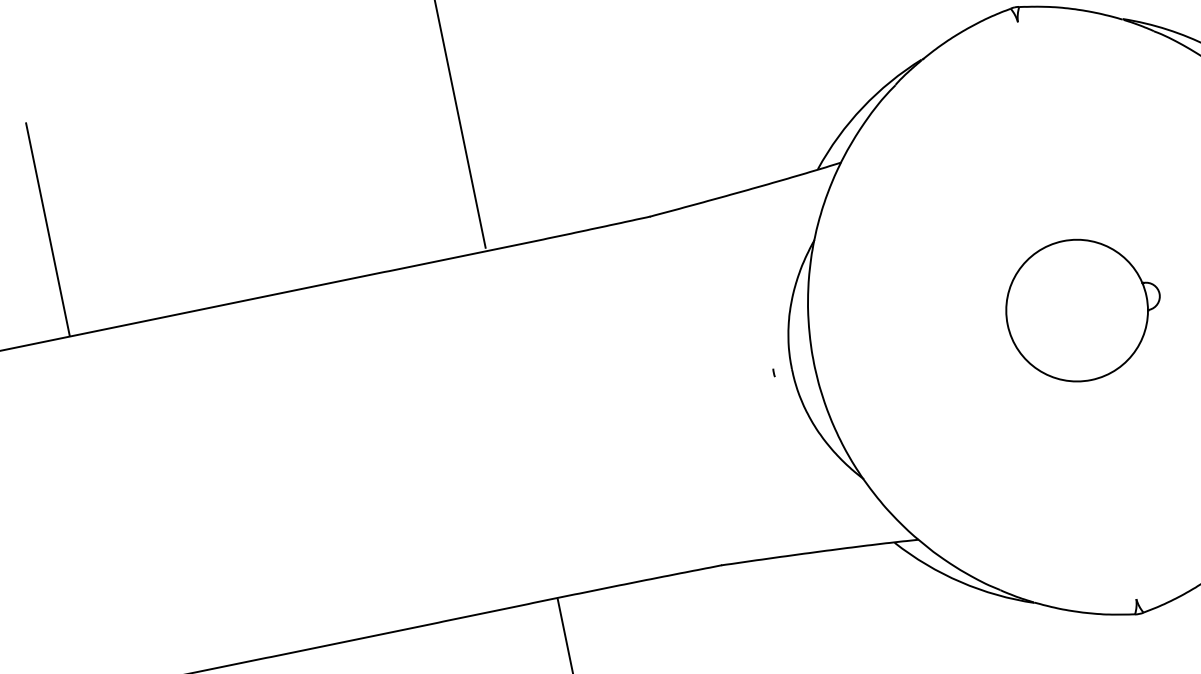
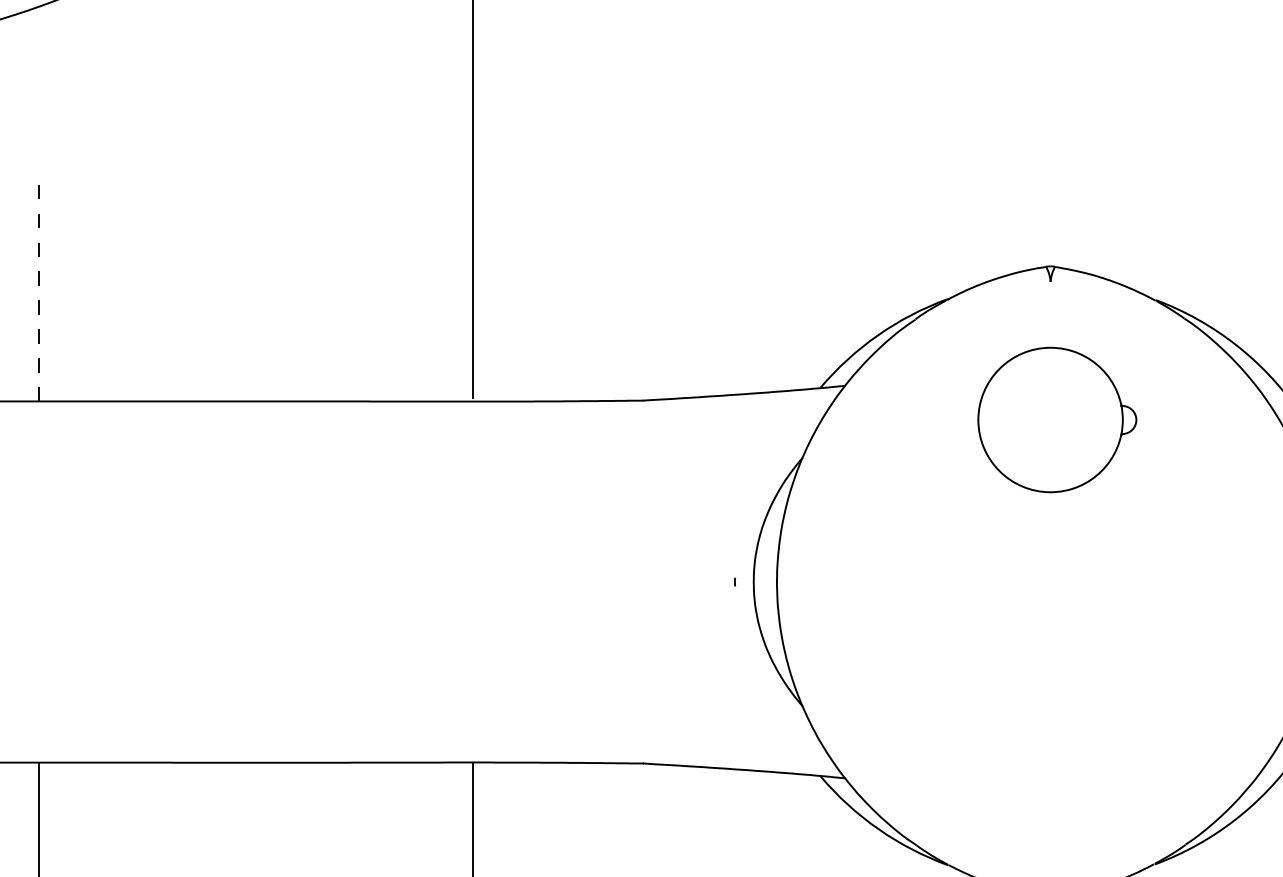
line: (48, 228) -> (39, 289), solid -> dashed
part: (1083, 308) -> (1057, 419), moved

